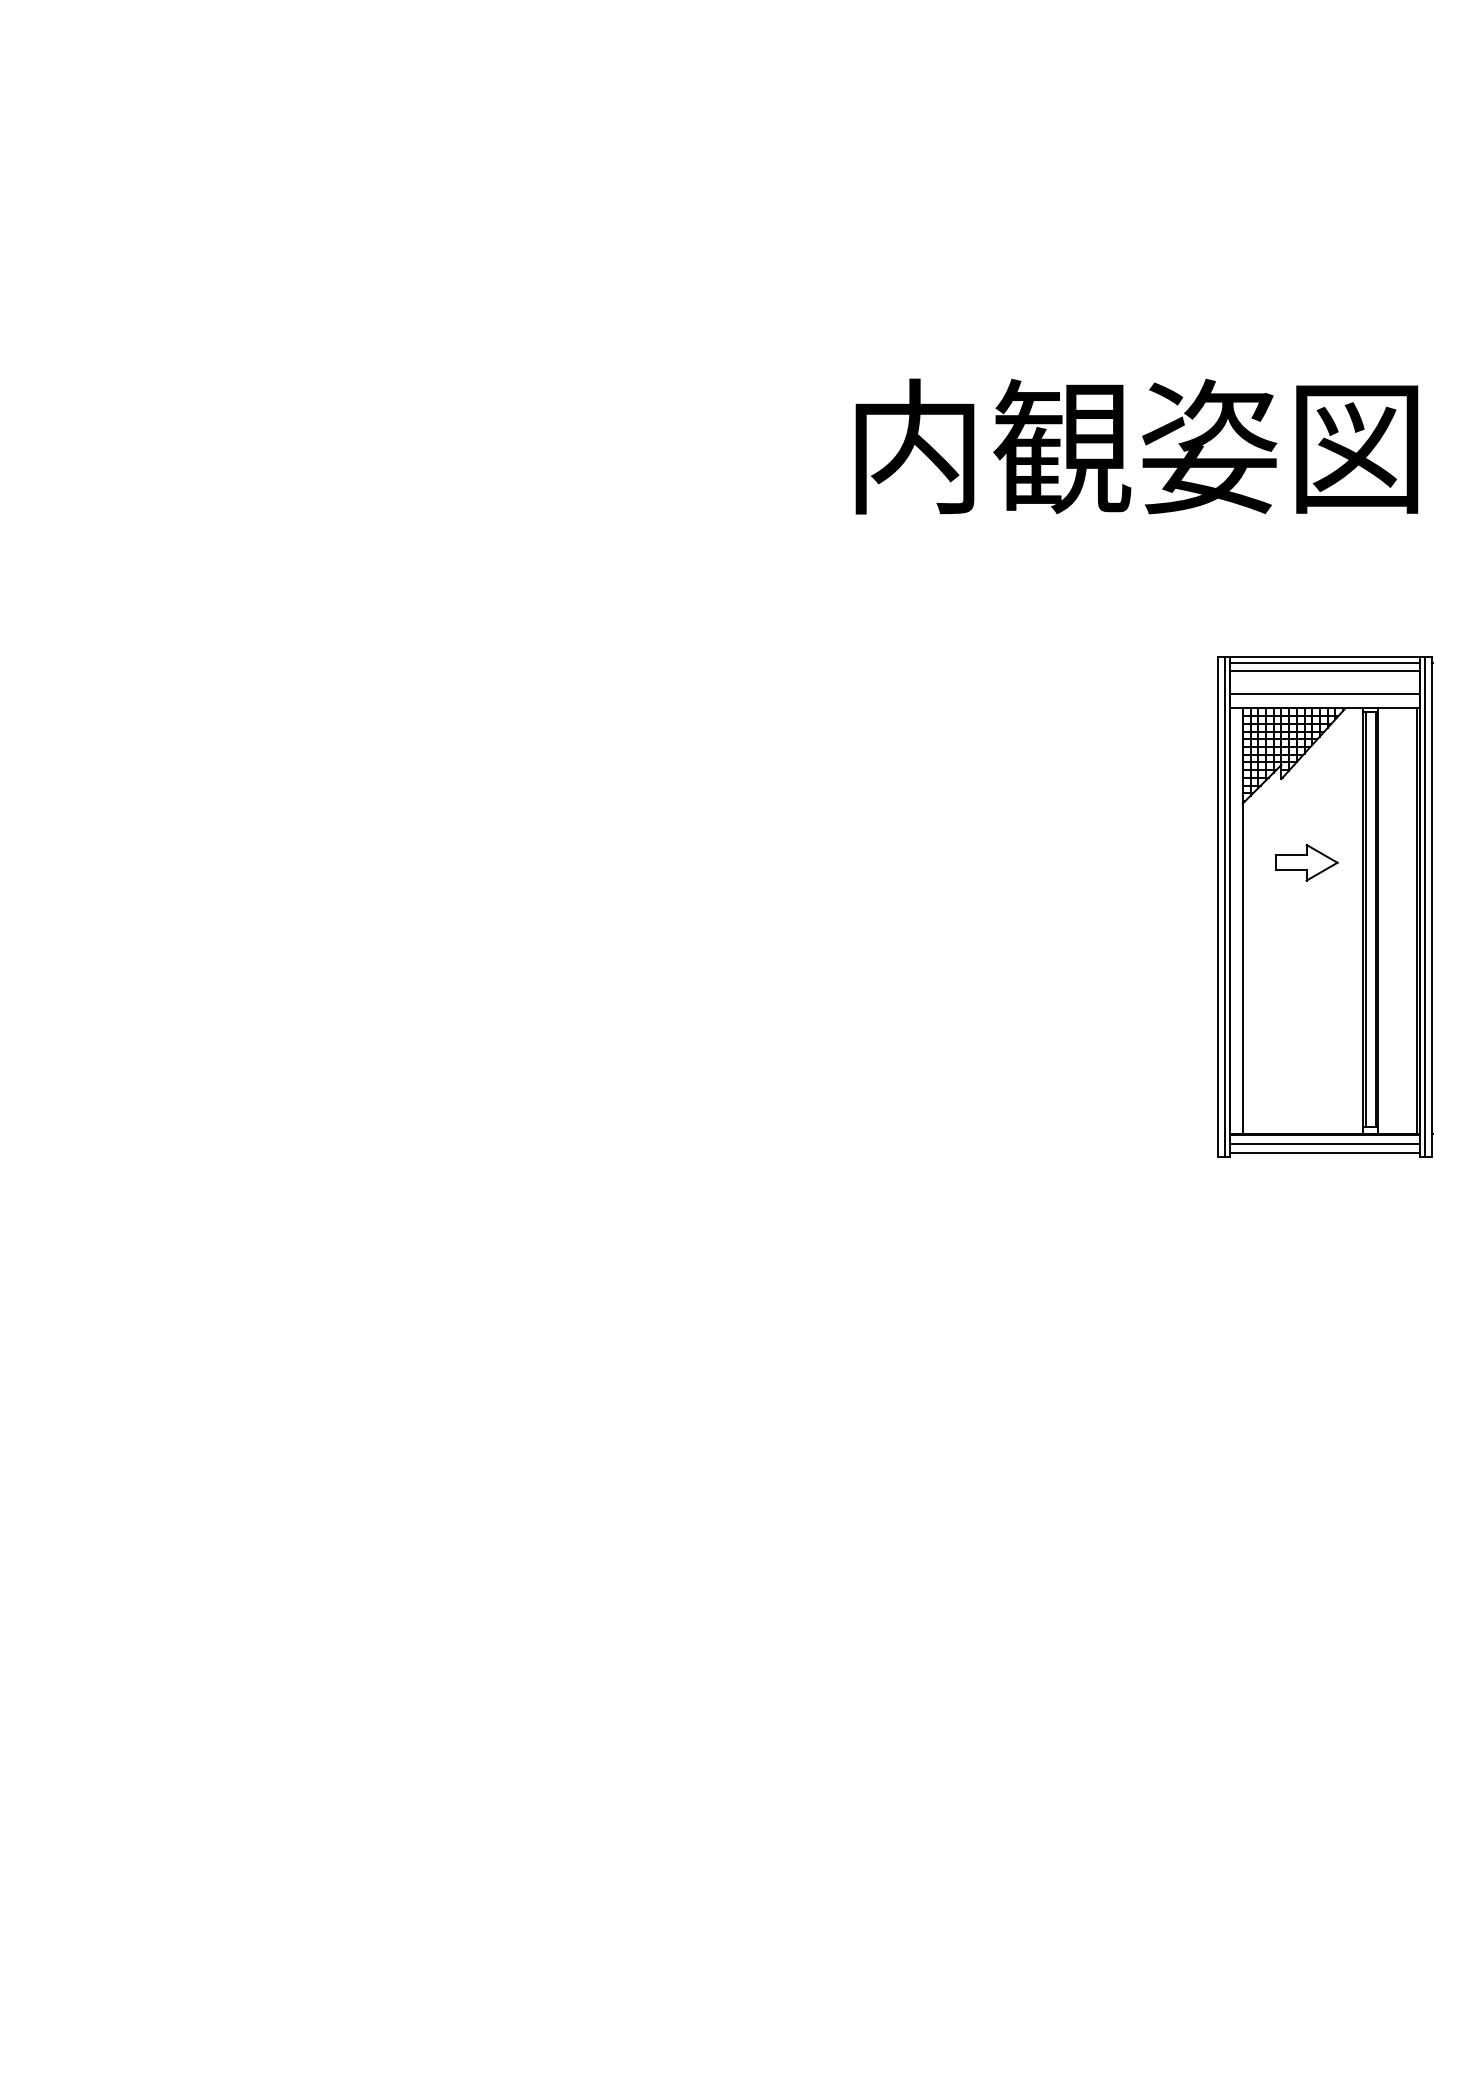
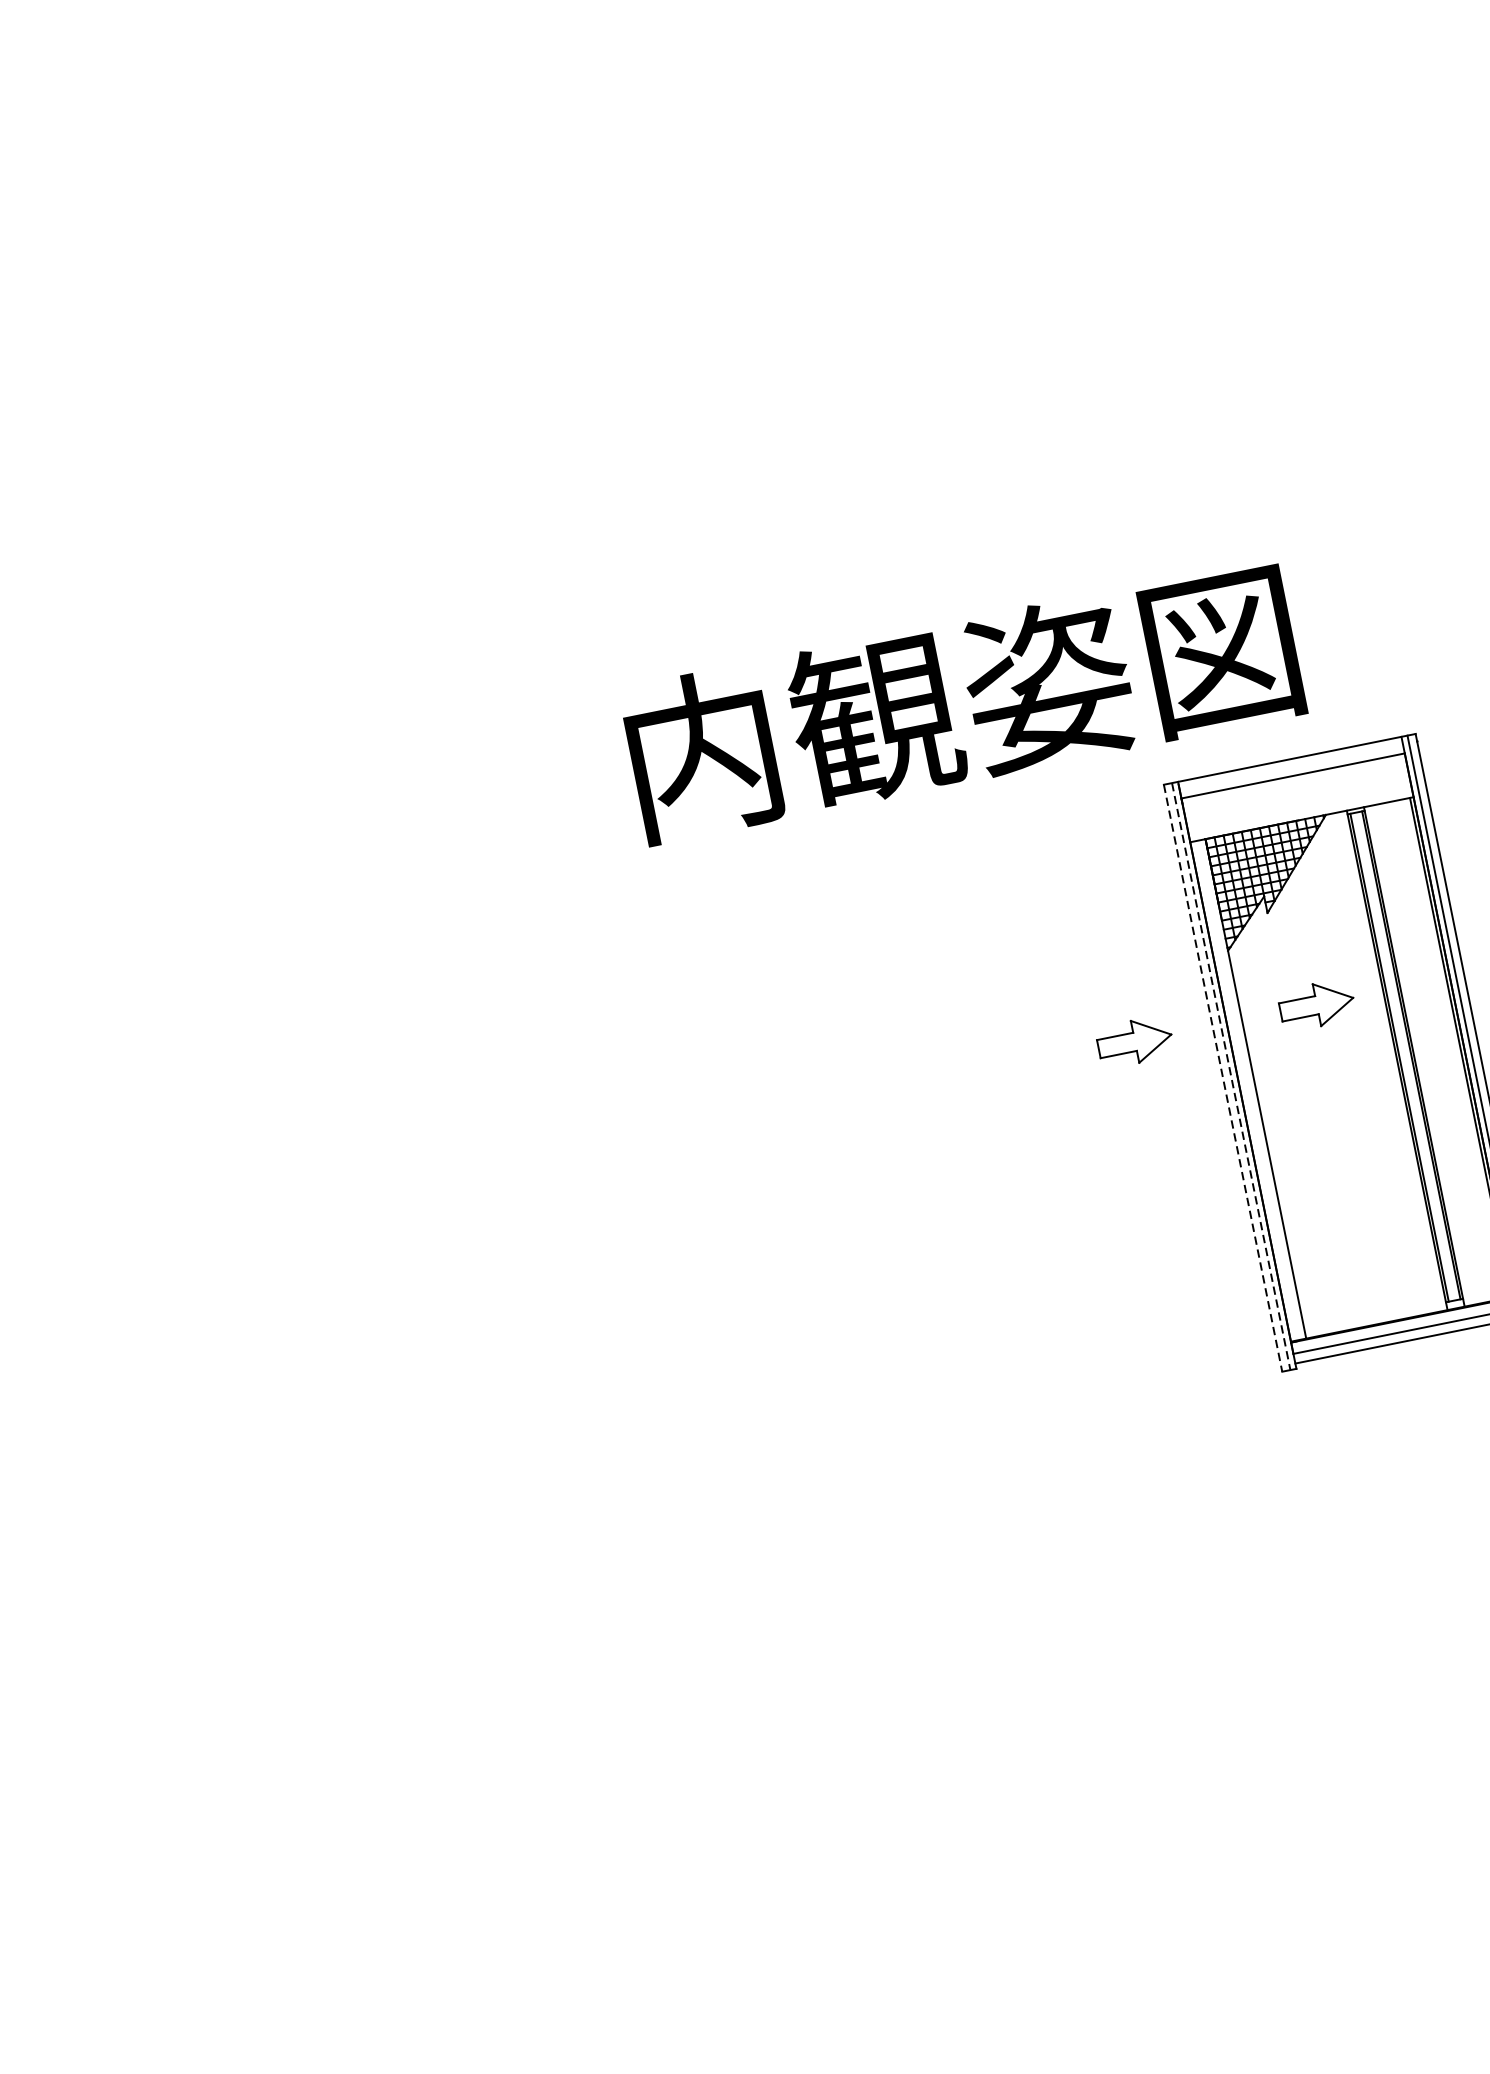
text: (1136, 446) -> (962, 701), moved
line: (1324, 663) -> (1290, 767), removed
line: (1324, 694) -> (1298, 803), removed
part: (1151, 862) -> (1134, 1041), added
line: (1217, 907) -> (1222, 1078), solid -> dashed
line: (1224, 907) -> (1231, 1077), solid -> dashed

